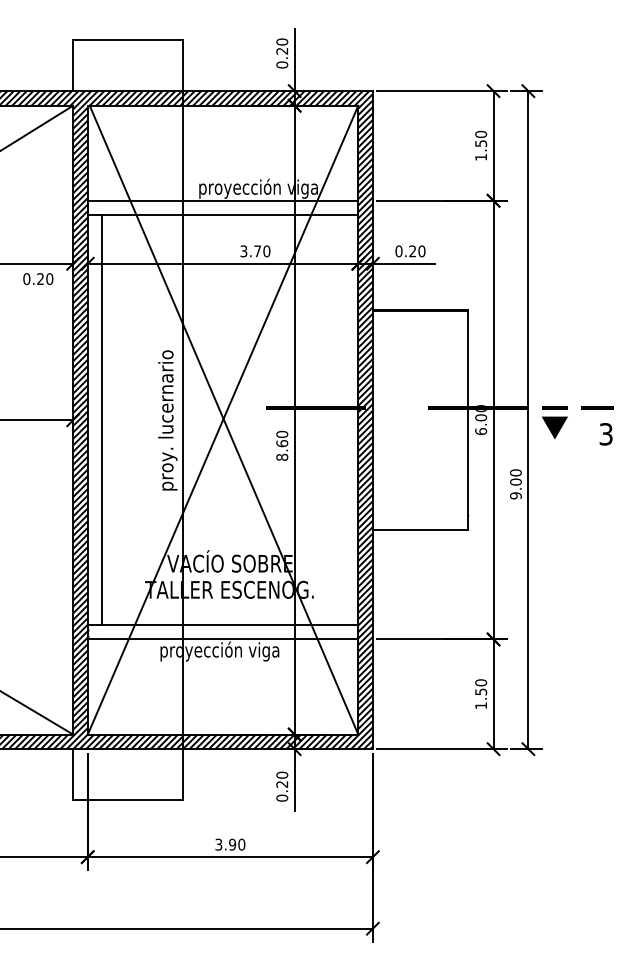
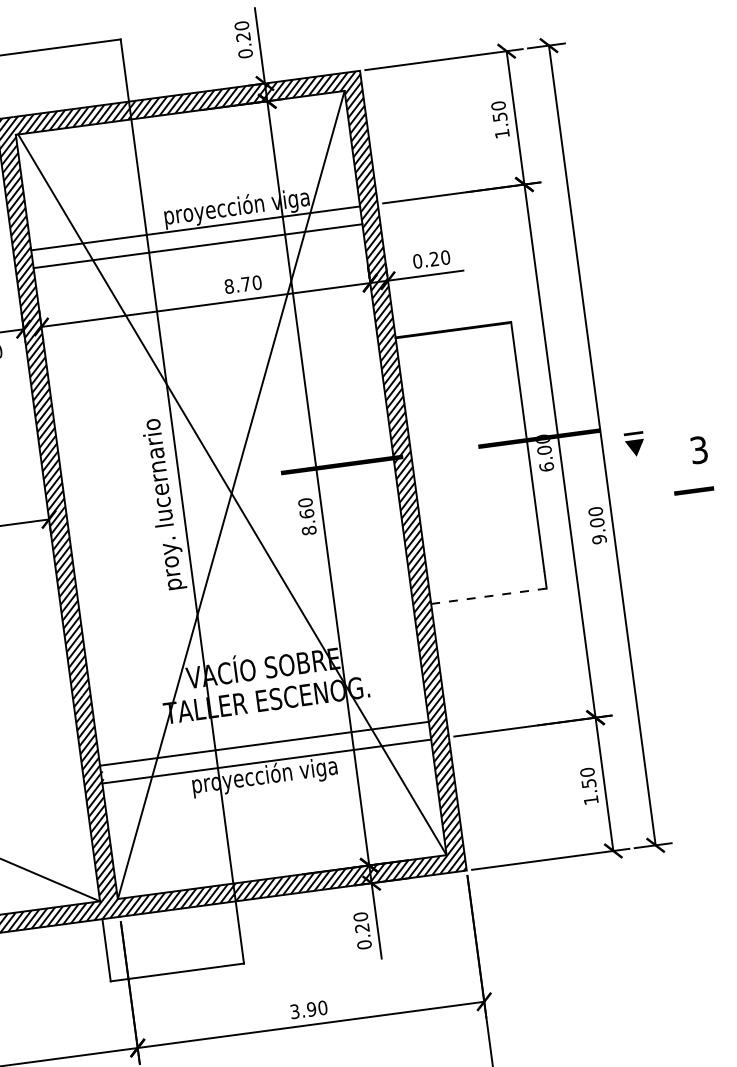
text: (243, 251) -> (228, 286), 3.70 -> 8.70
line: (597, 407) -> (693, 490), moved
line: (102, 419) -> (84, 513), removed
part: (554, 422) -> (634, 444), size x0.6
line: (420, 529) -> (488, 595), solid -> dashed

